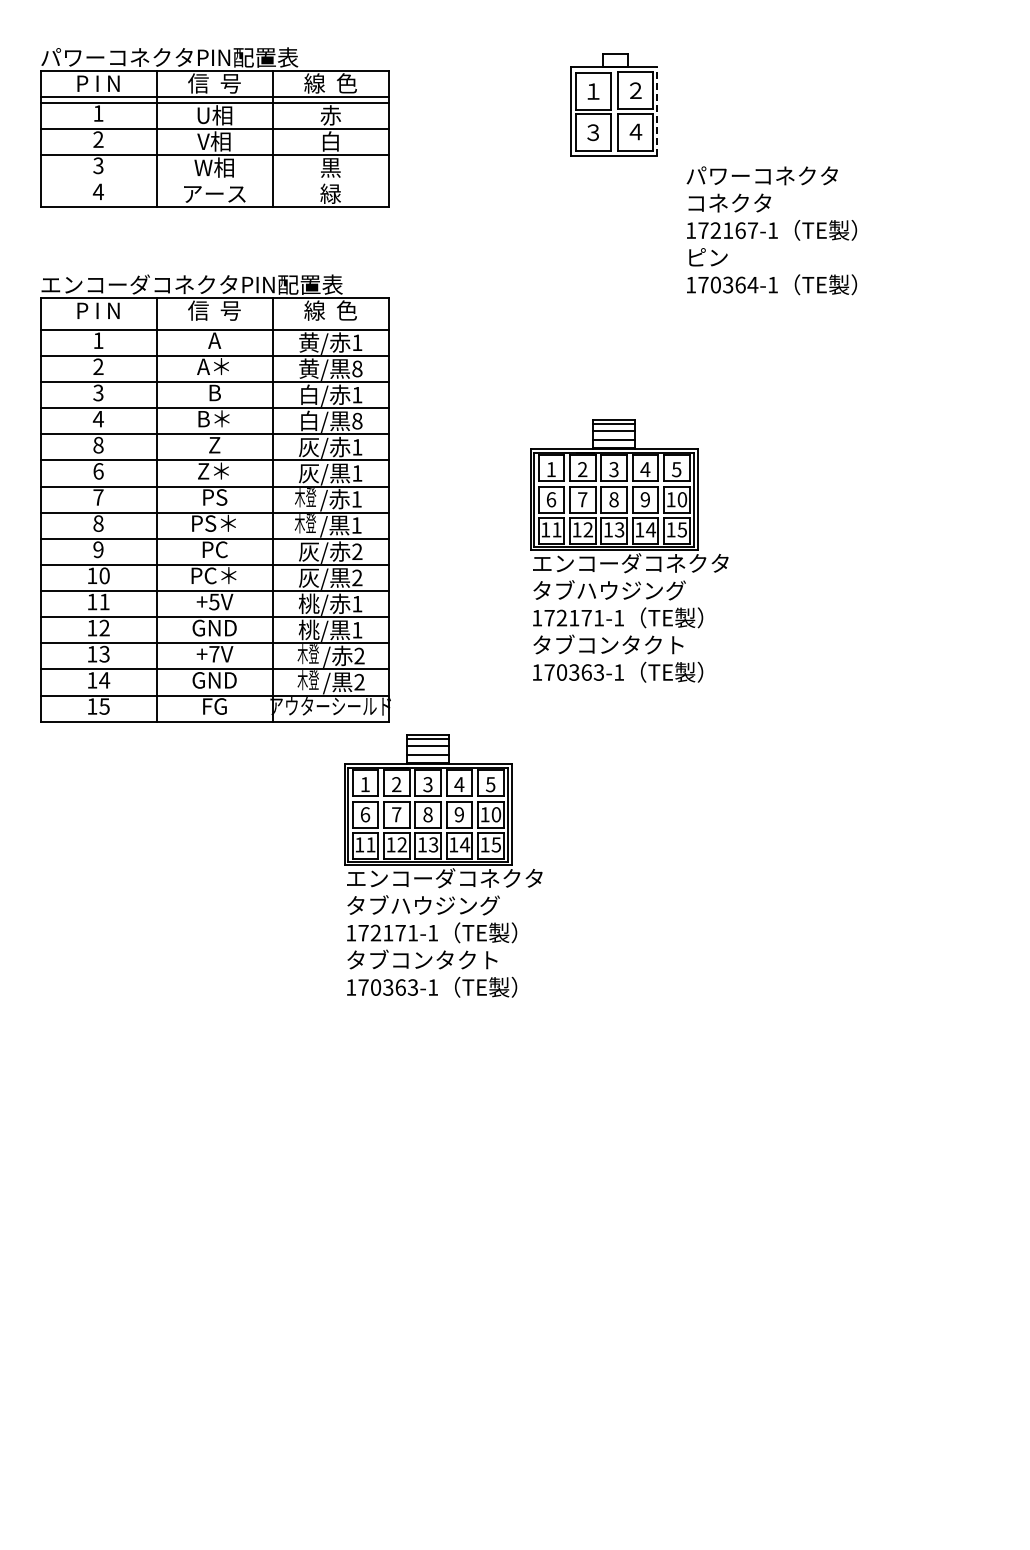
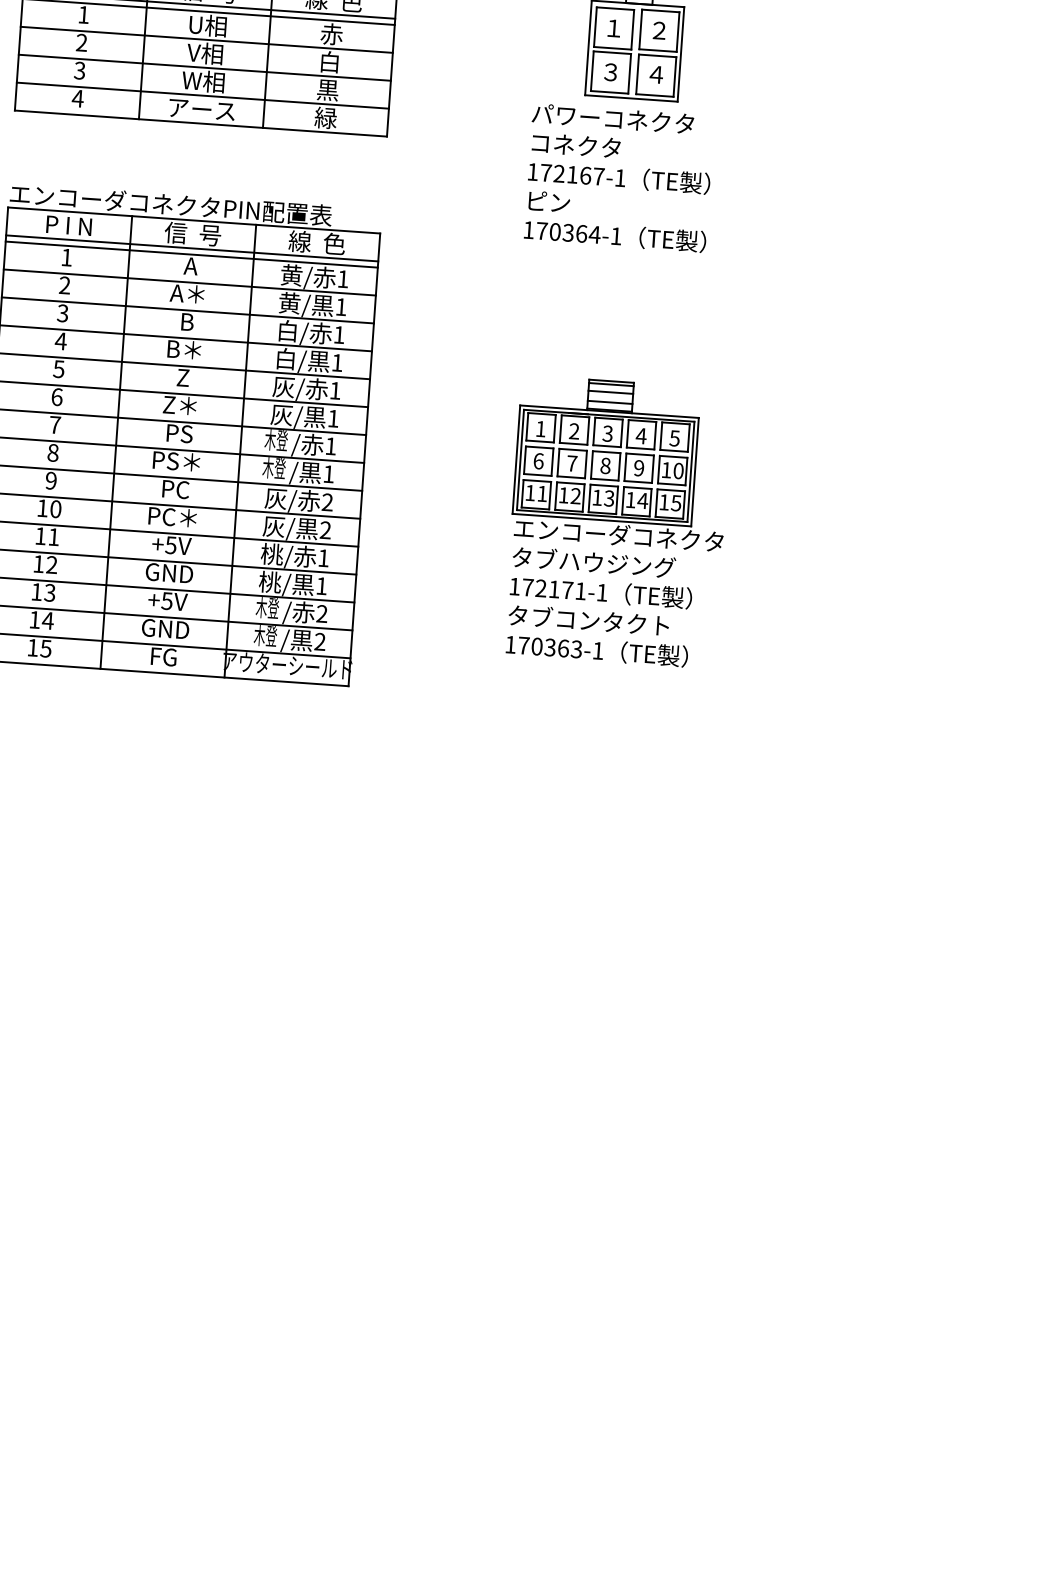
line: (657, 110) -> (681, 53), dashed -> solid
line: (214, 181) -> (202, 96), added
text: (771, 230) -> (618, 177), moved
line: (214, 324) -> (191, 248), added
text: (357, 368) -> (341, 306), 8 -> 1
text: (357, 420) -> (337, 362), 8 -> 1
text: (98, 444) -> (59, 368), 8 -> 5
text: (214, 654) -> (167, 601), +7V -> +5V
part: (443, 865) -> (396, 843), removed

